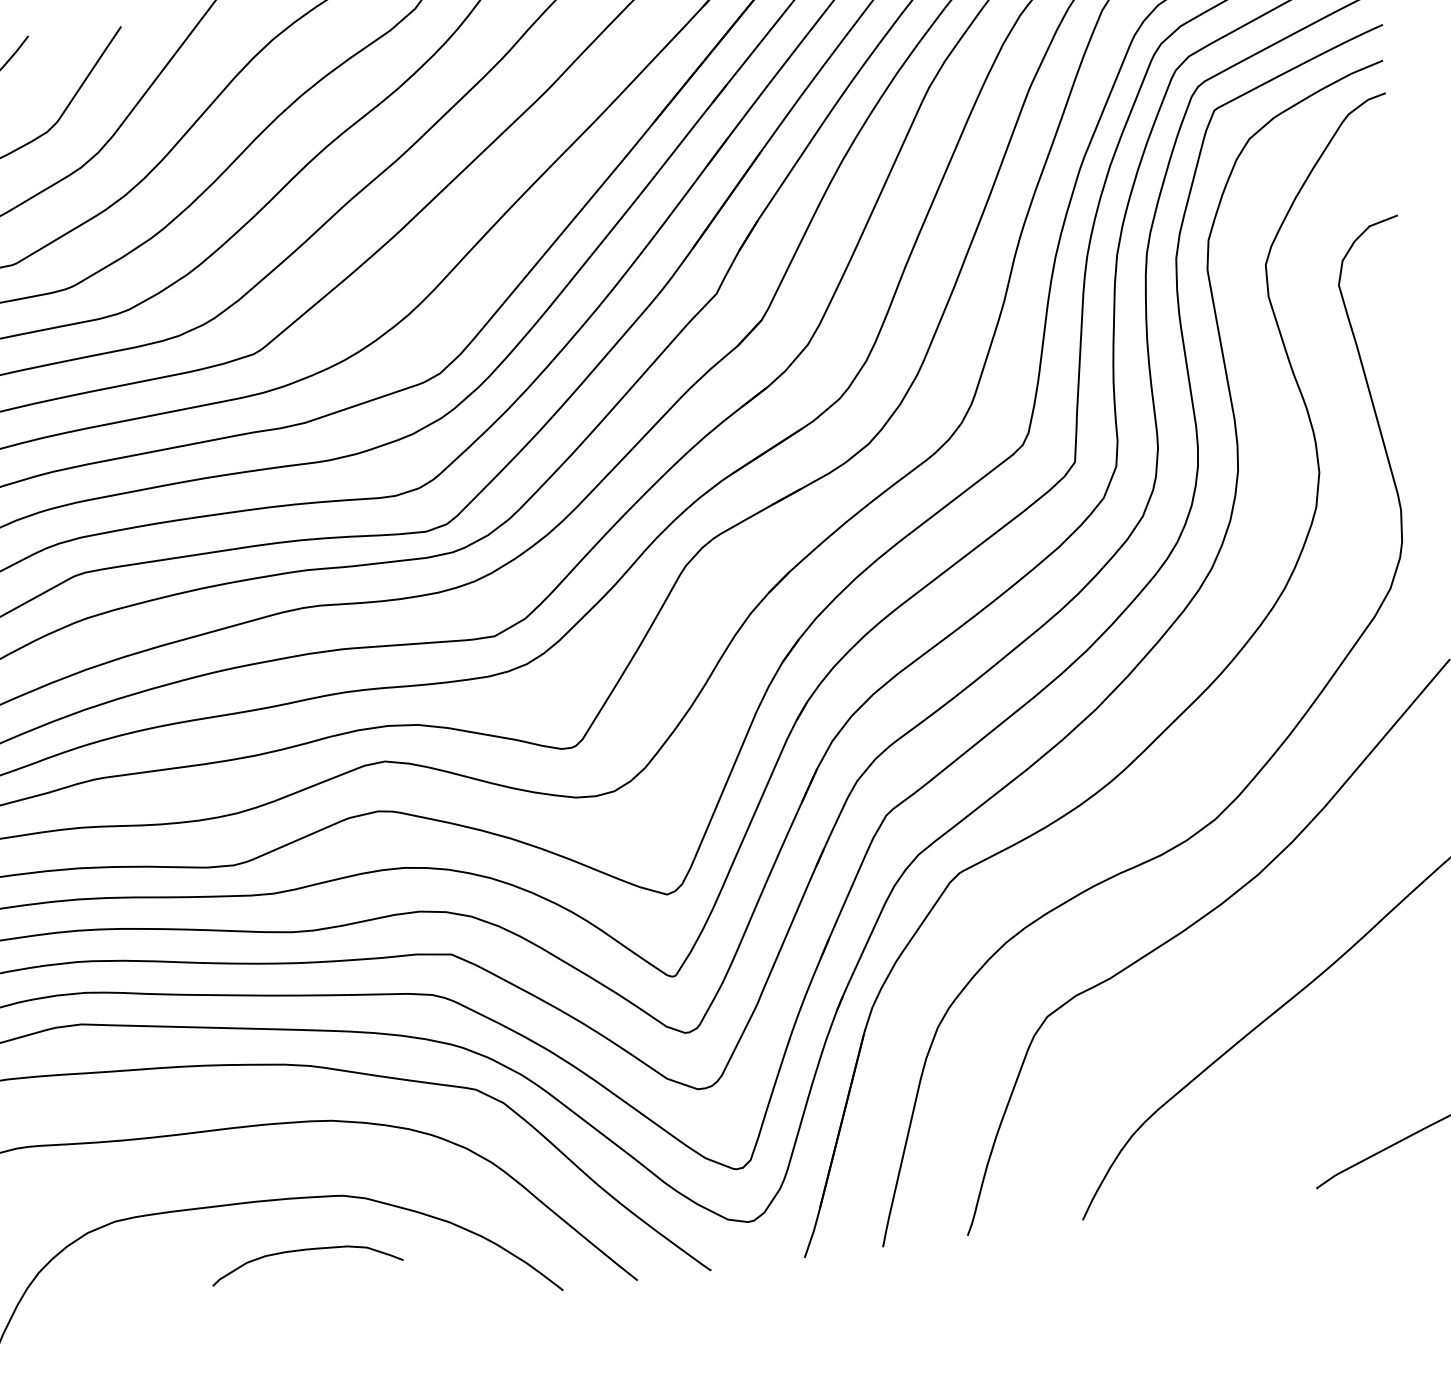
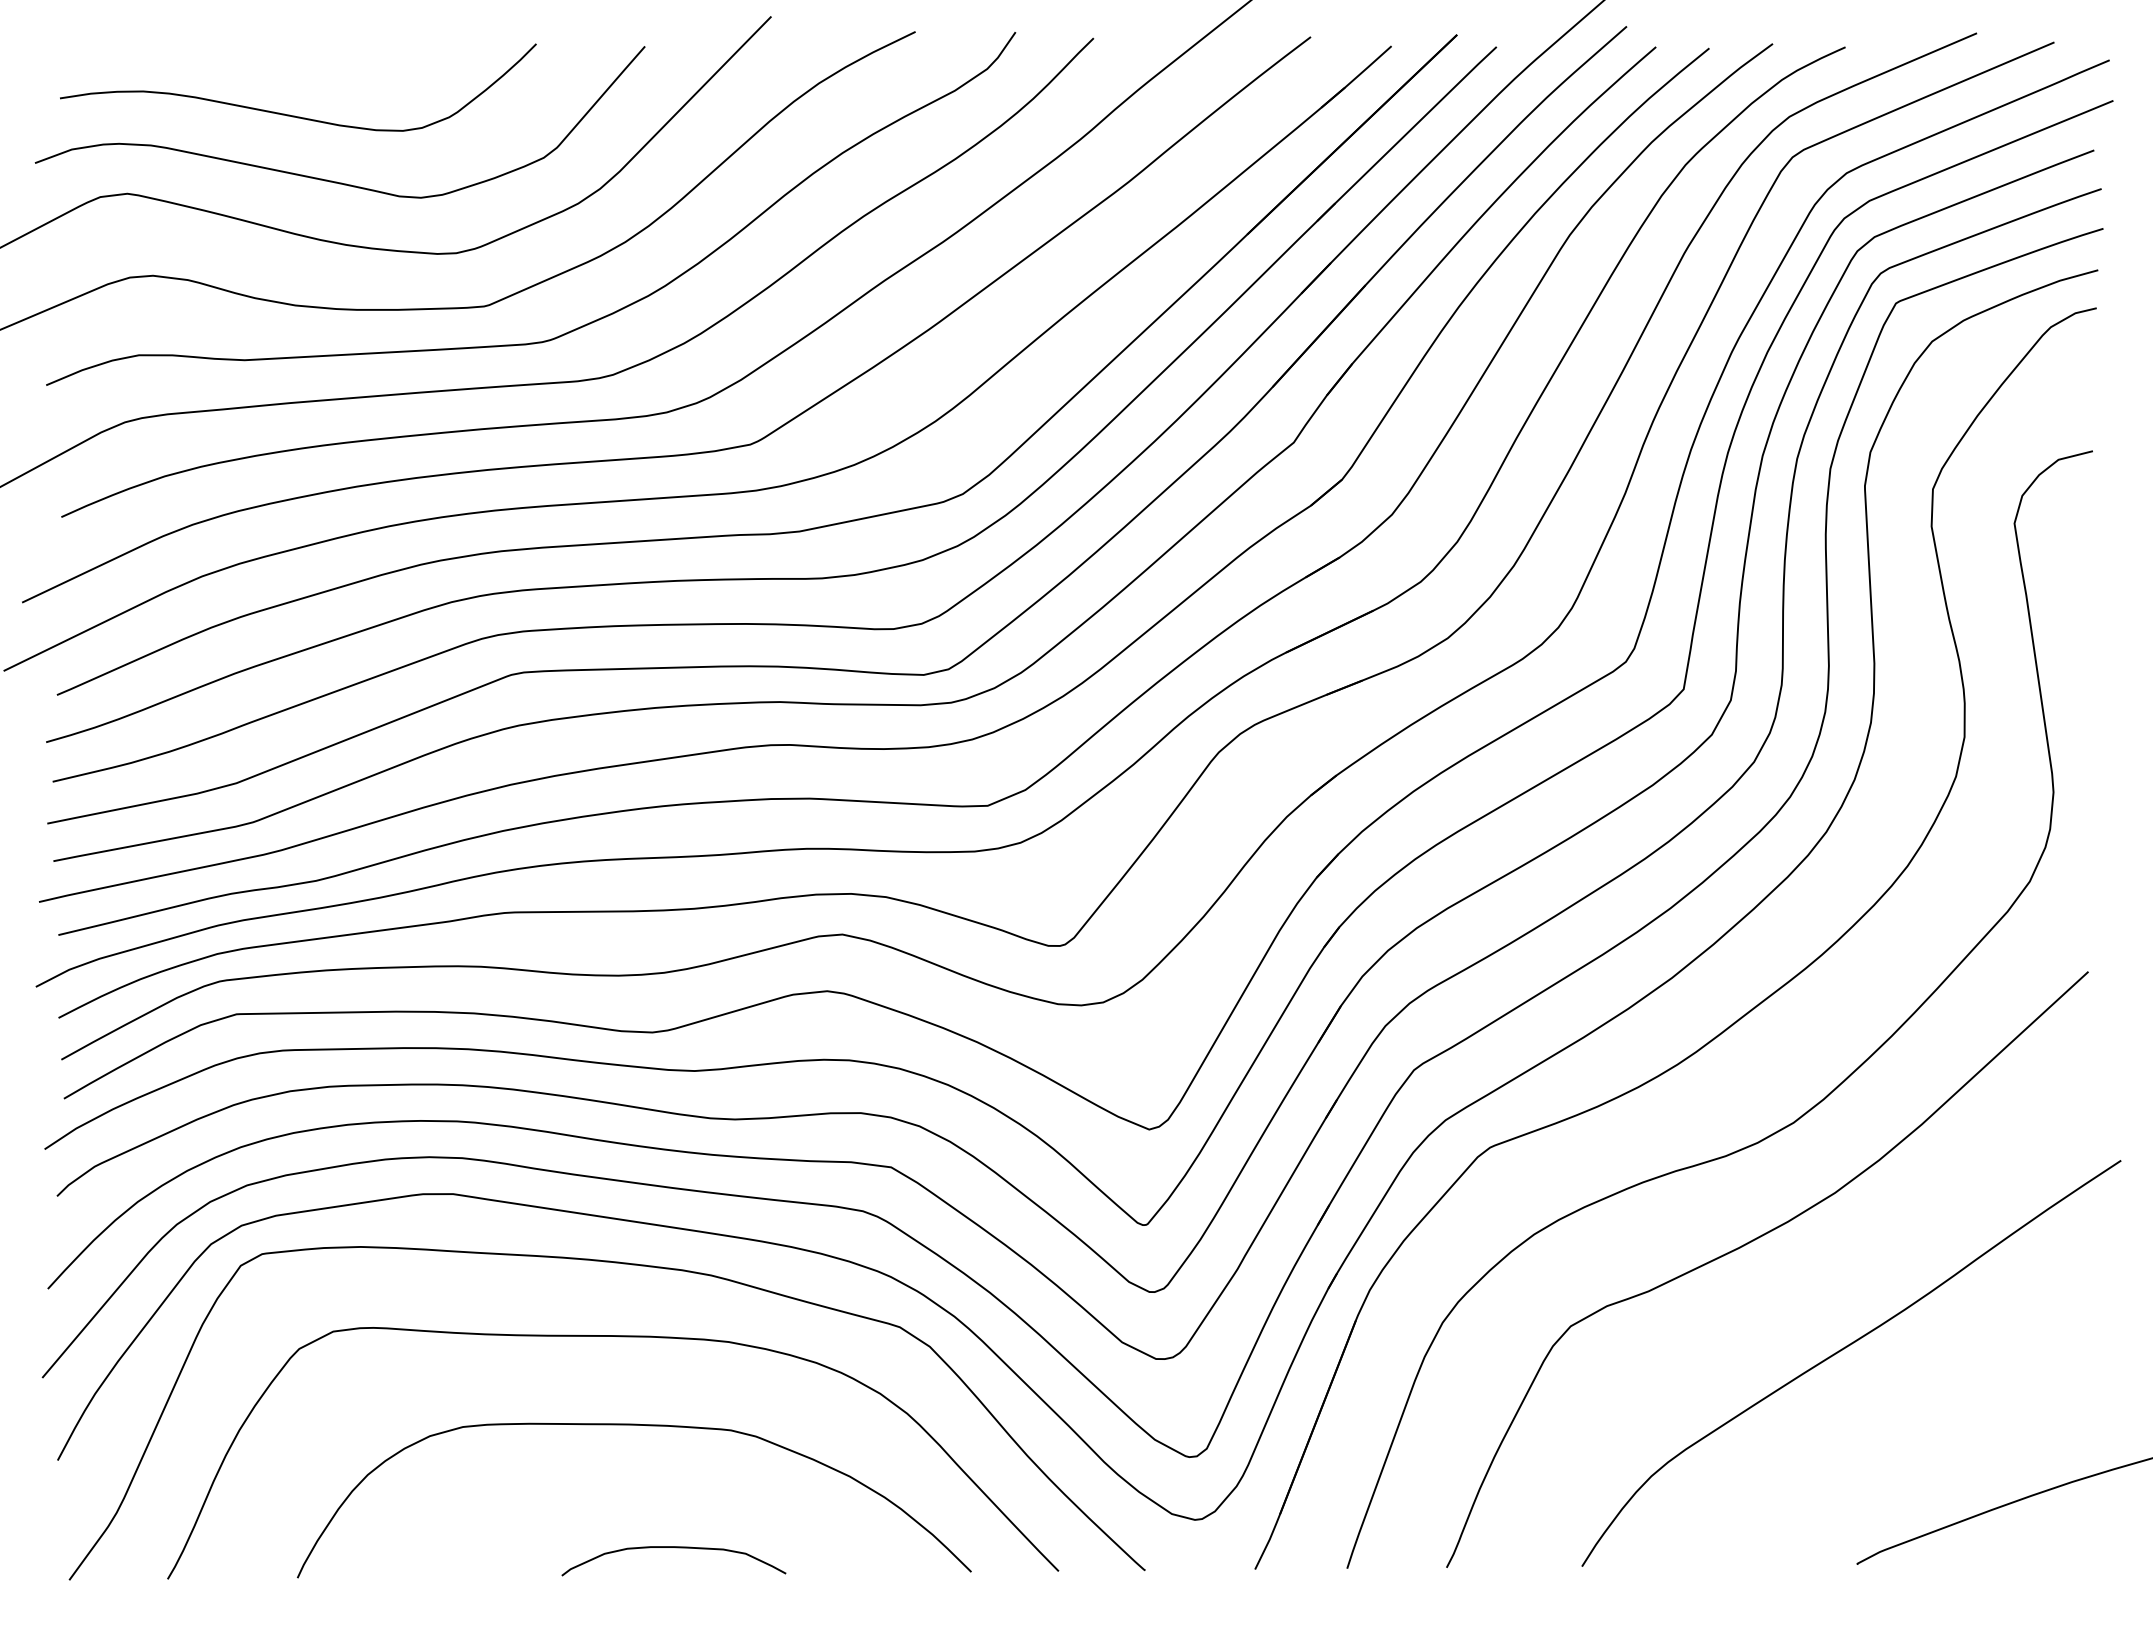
curve: (307, 1250) -> (676, 1548), moved

